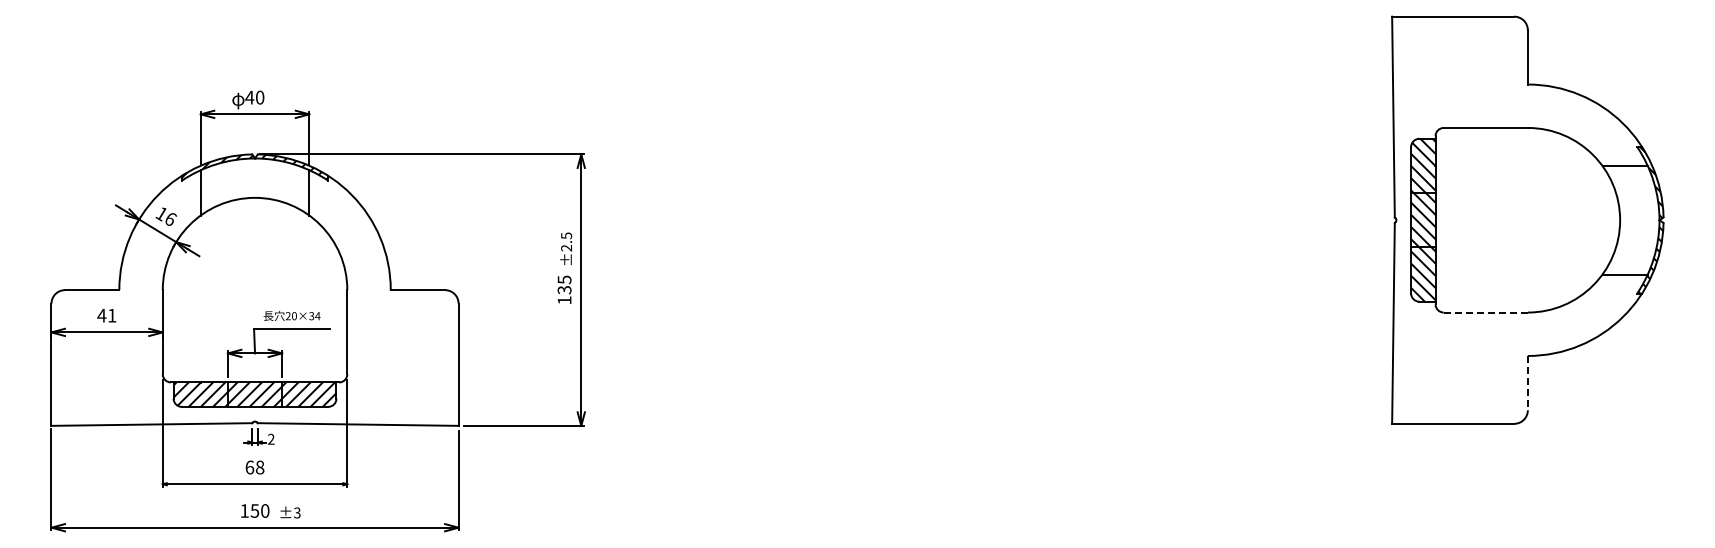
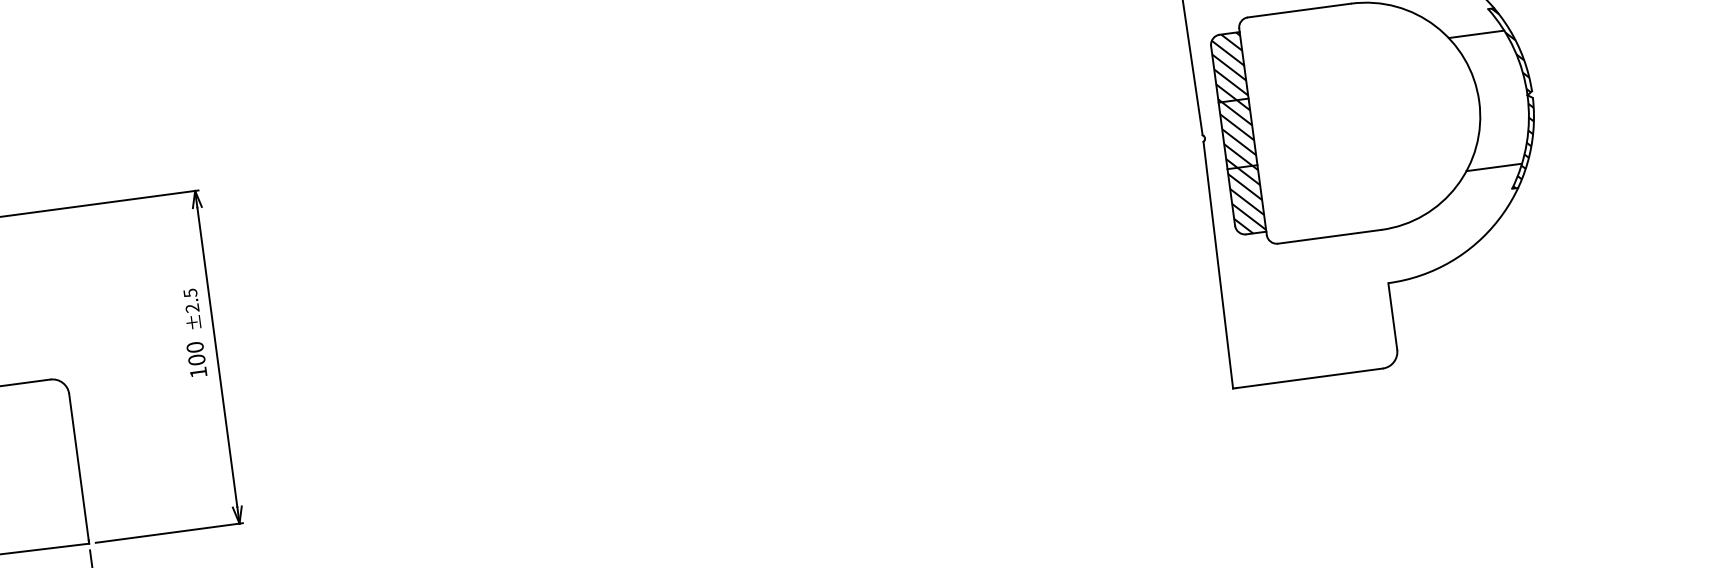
text: (564, 284) -> (195, 353), 135 -> 100
line: (1485, 312) -> (1329, 236), dashed -> solid
line: (1527, 383) -> (1392, 316), dashed -> solid

